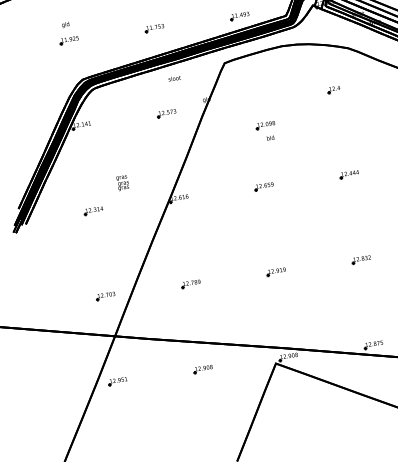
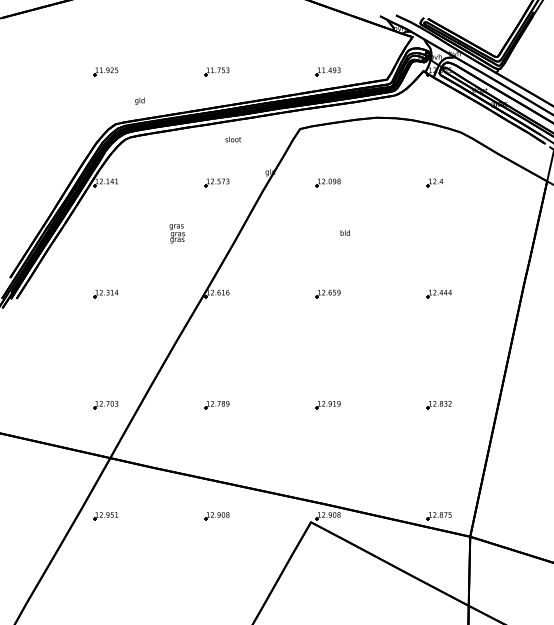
text: (65, 24) -> (139, 100), moved
part: (265, 125) -> (327, 182), moved
text: (122, 182) -> (176, 233), moved

